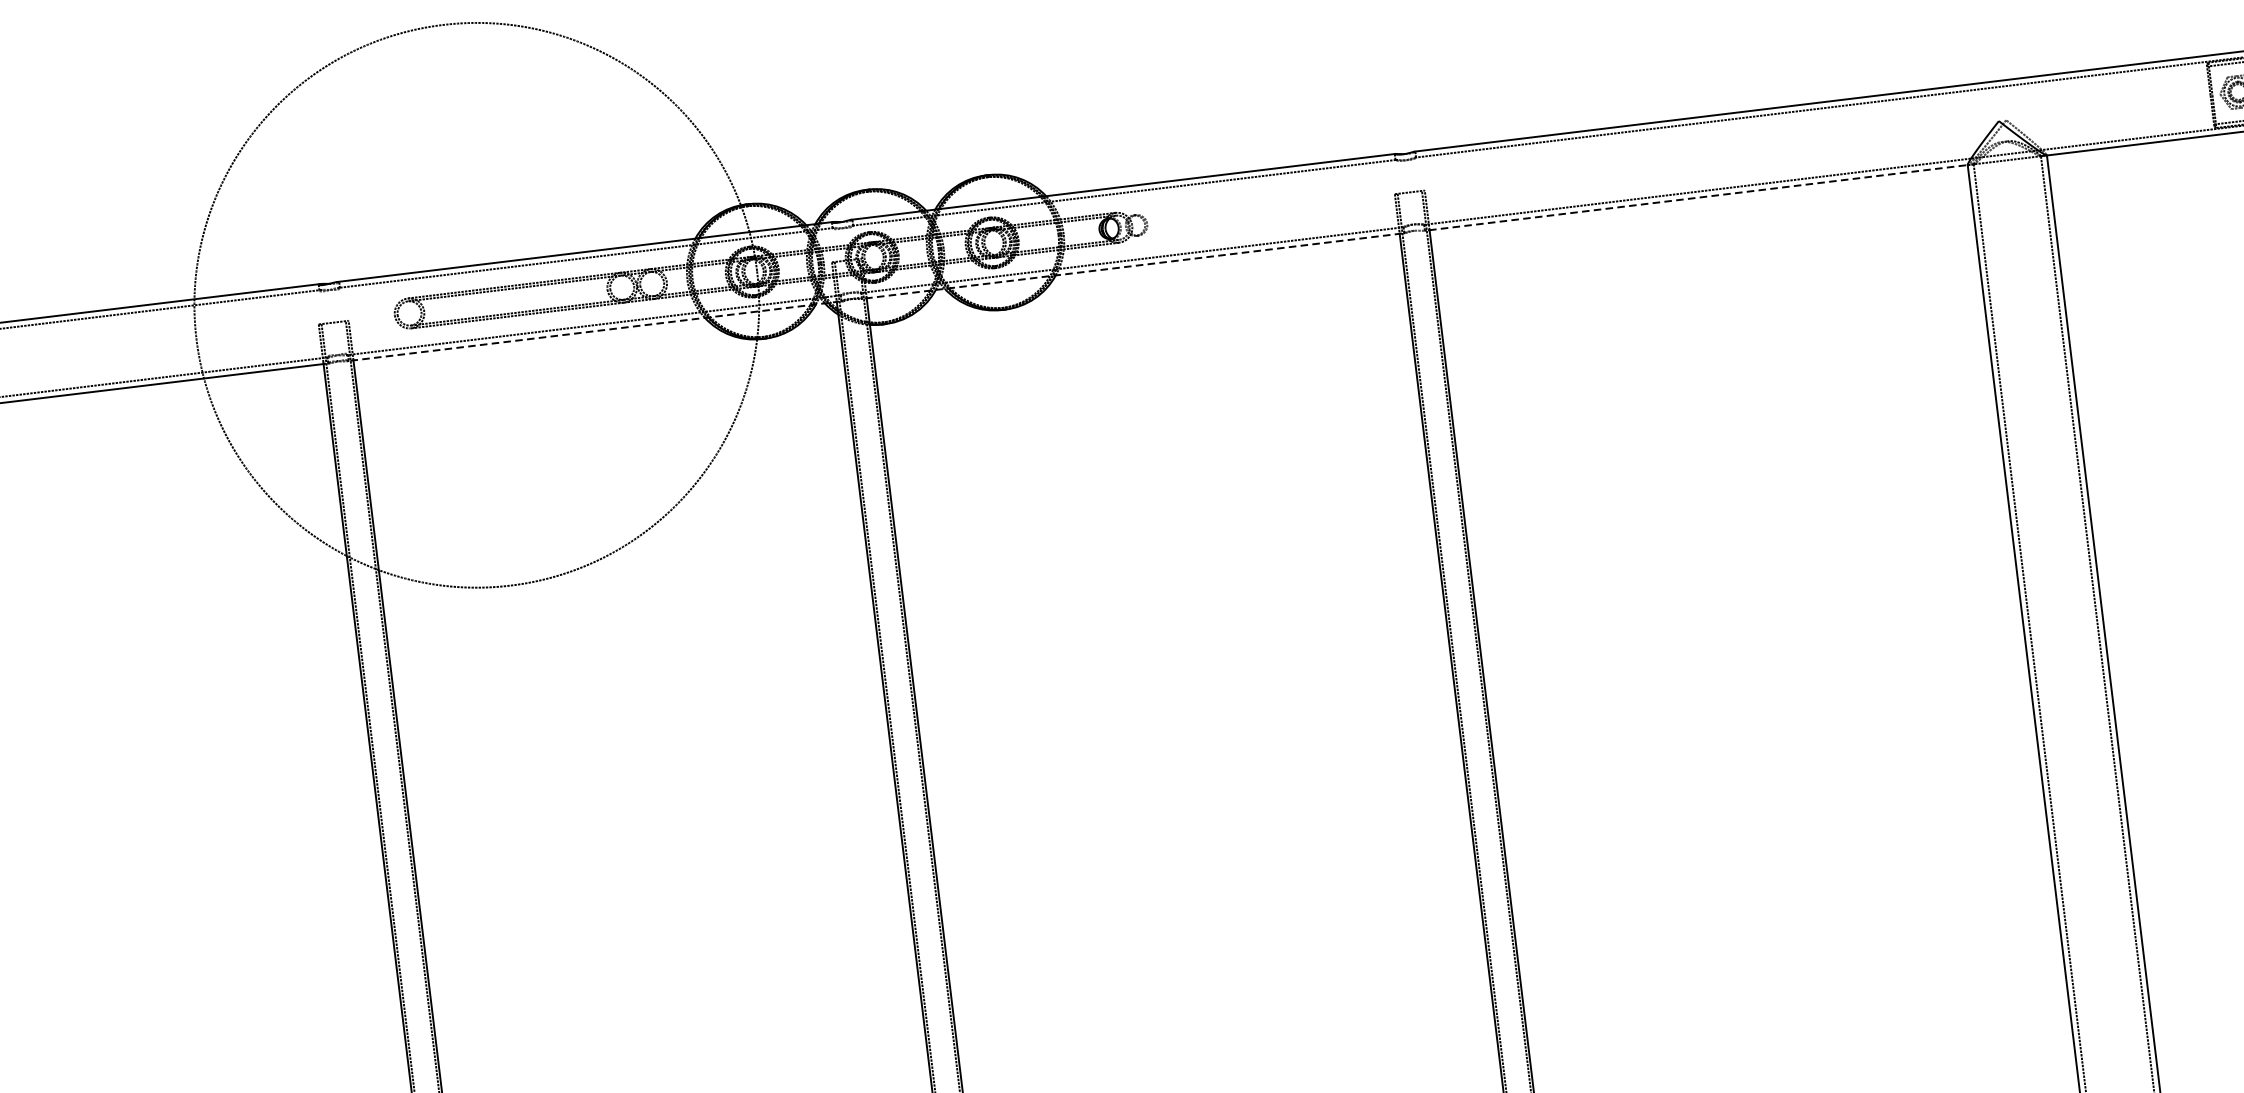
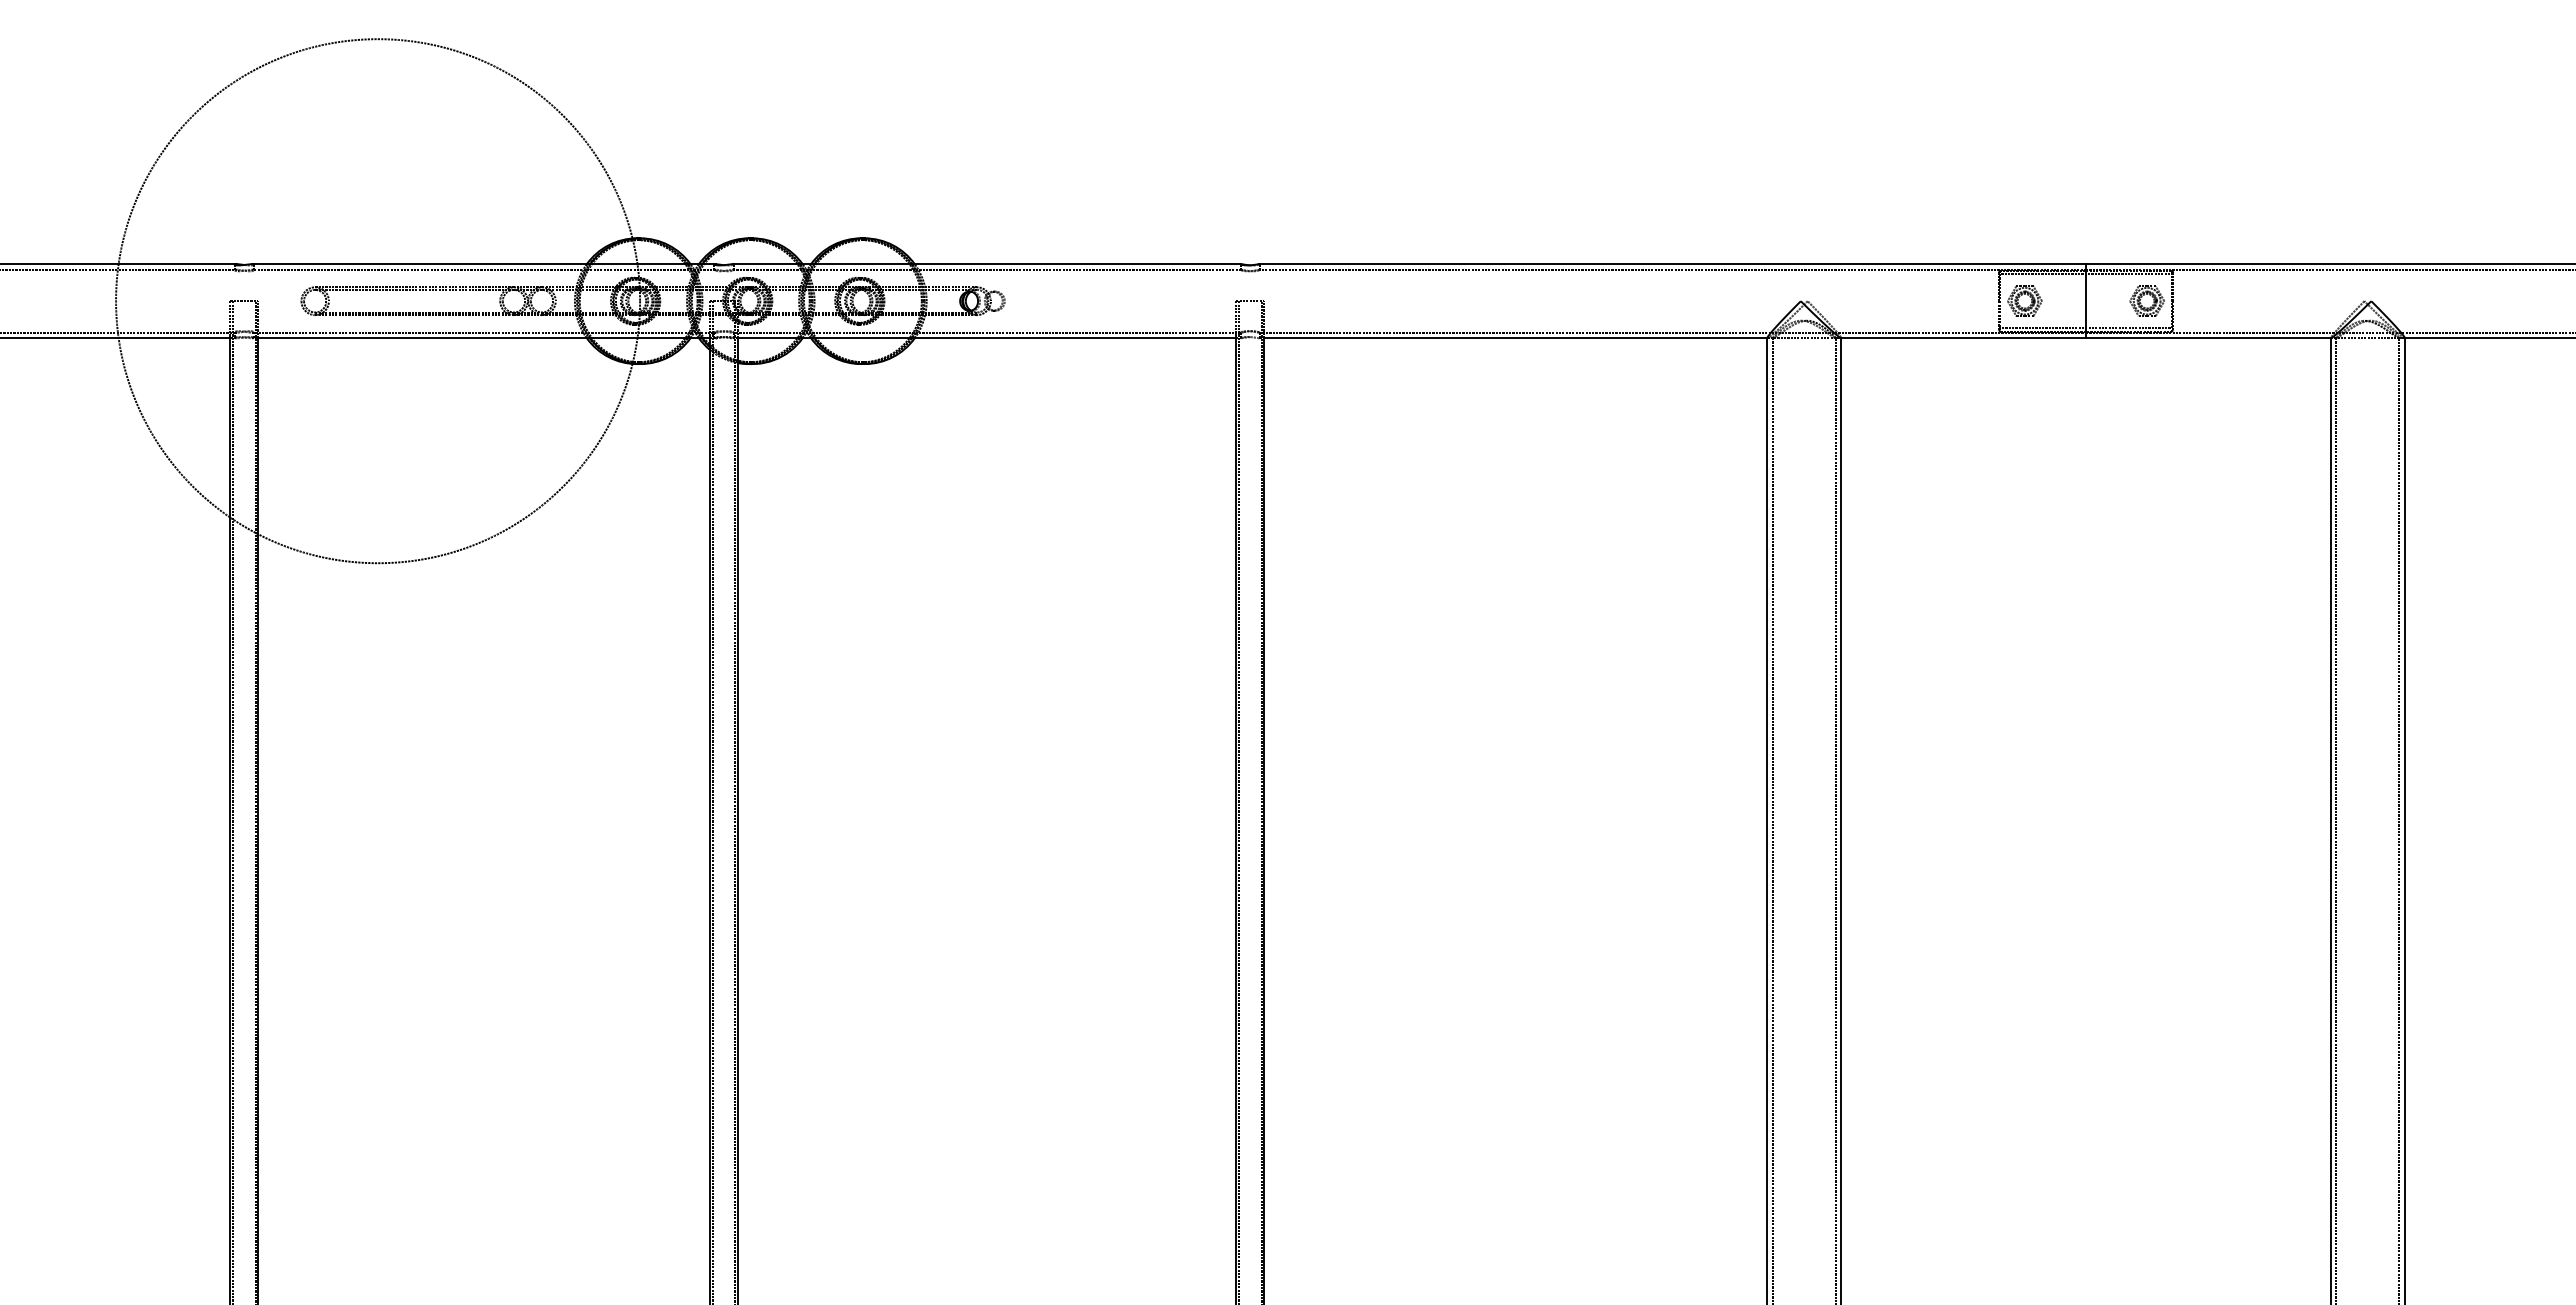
line: (1698, 197) -> (1515, 338), dashed -> solid
line: (1132, 266) -> (986, 338), dashed -> solid
line: (594, 331) -> (483, 338), dashed -> solid

